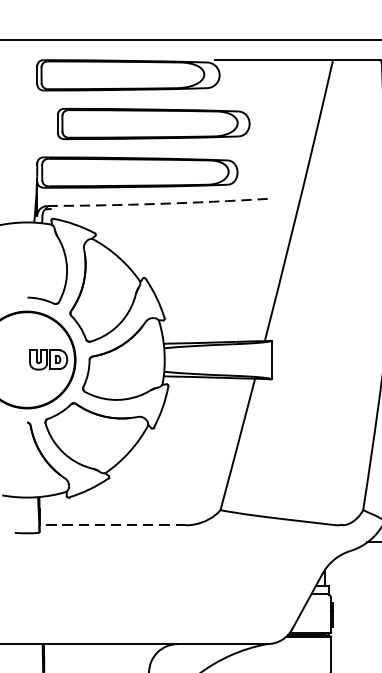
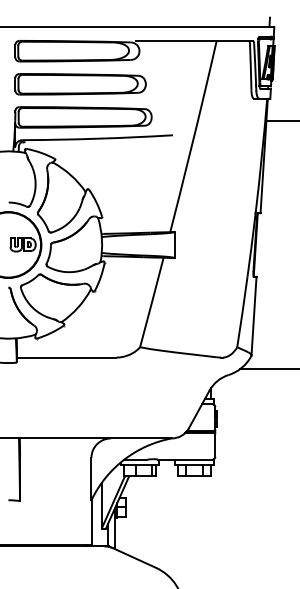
part: (153, 124) -> (80, 84), moved
arc: (157, 203) -> (97, 138), dashed -> solid
line: (112, 525) -> (66, 357), dashed -> solid

